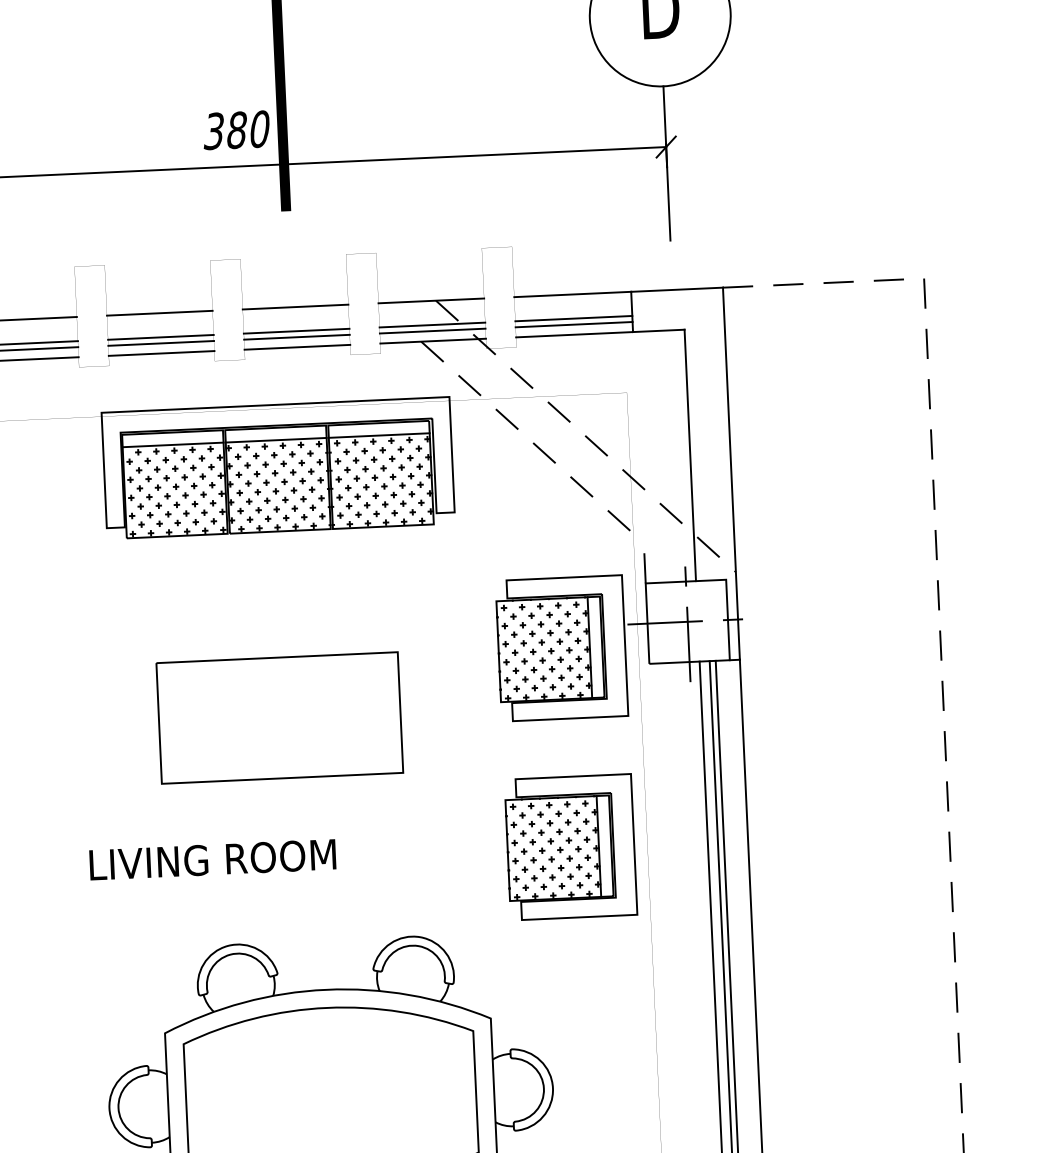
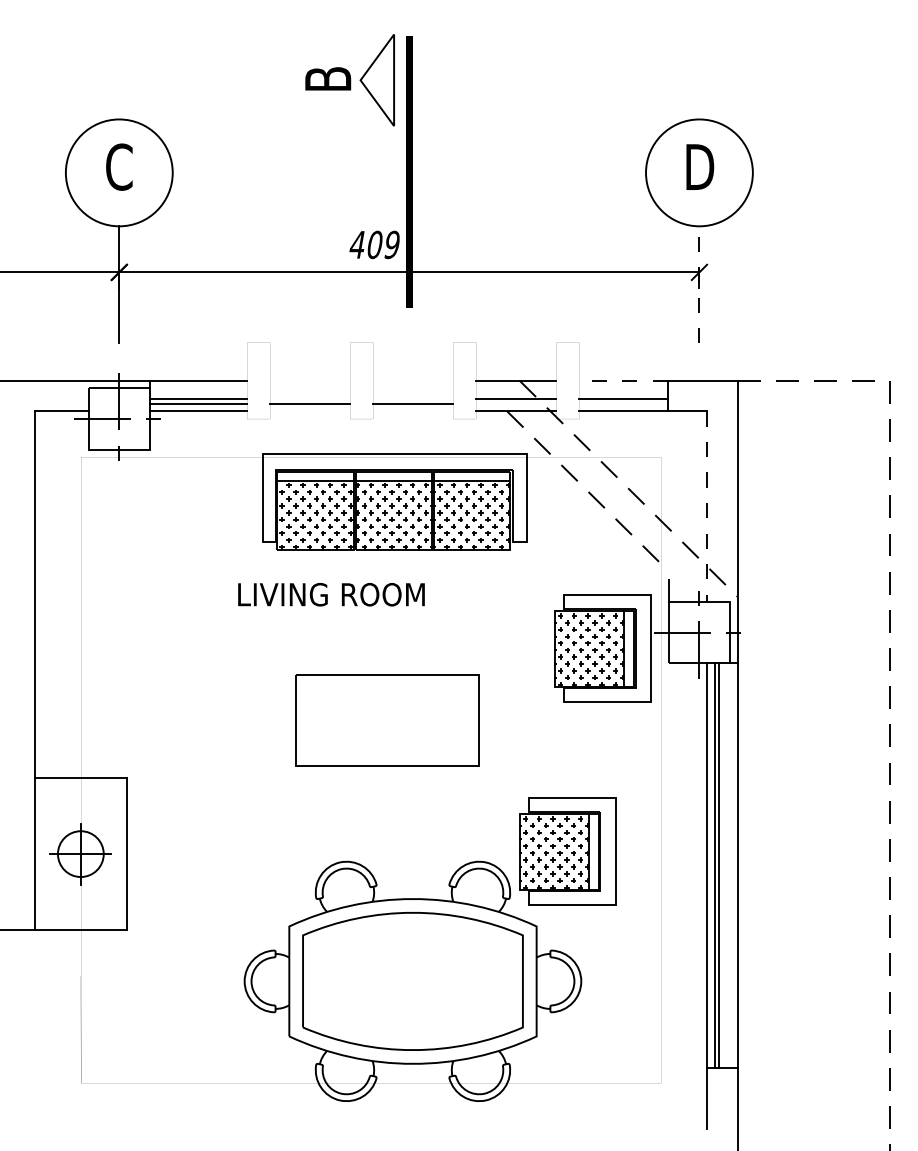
text: (236, 129) -> (374, 244), 380 -> 409
line: (667, 163) -> (699, 284), solid -> dashed
line: (572, 294) -> (623, 380), solid -> dashed
line: (295, 306) -> (413, 380), removed
line: (160, 312) -> (310, 380), removed
line: (573, 324) -> (623, 403), removed
line: (433, 330) -> (516, 403), removed
line: (297, 331) -> (413, 399), removed
line: (161, 337) -> (310, 399), removed
line: (297, 347) -> (413, 411), removed
line: (162, 353) -> (310, 411), removed
line: (690, 456) -> (707, 507), solid -> dashed
part: (280, 717) -> (387, 720), moved
part: (570, 847) -> (567, 851), moved
text: (212, 859) -> (331, 594), moved

